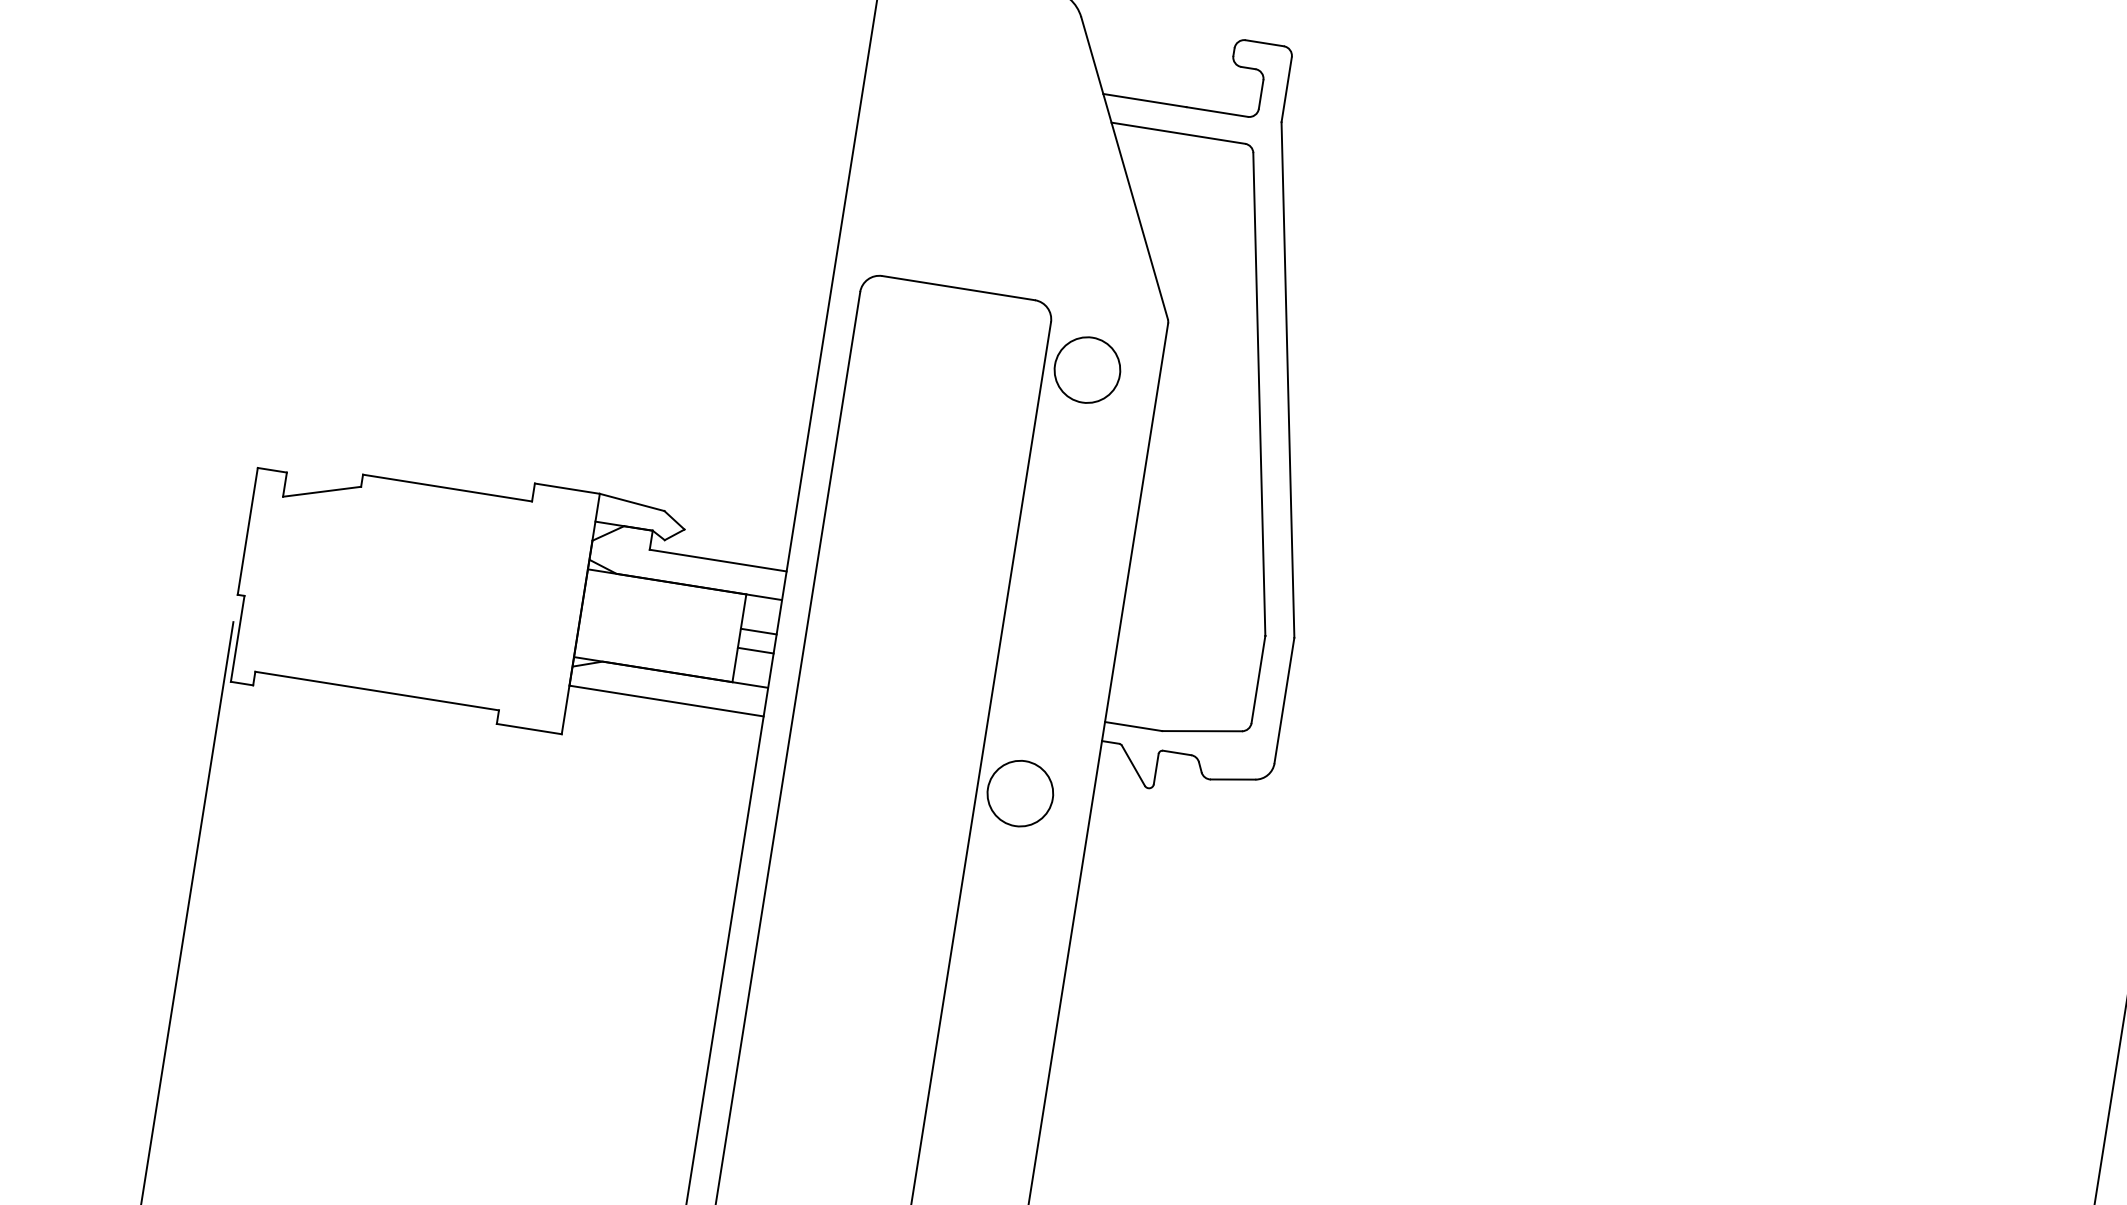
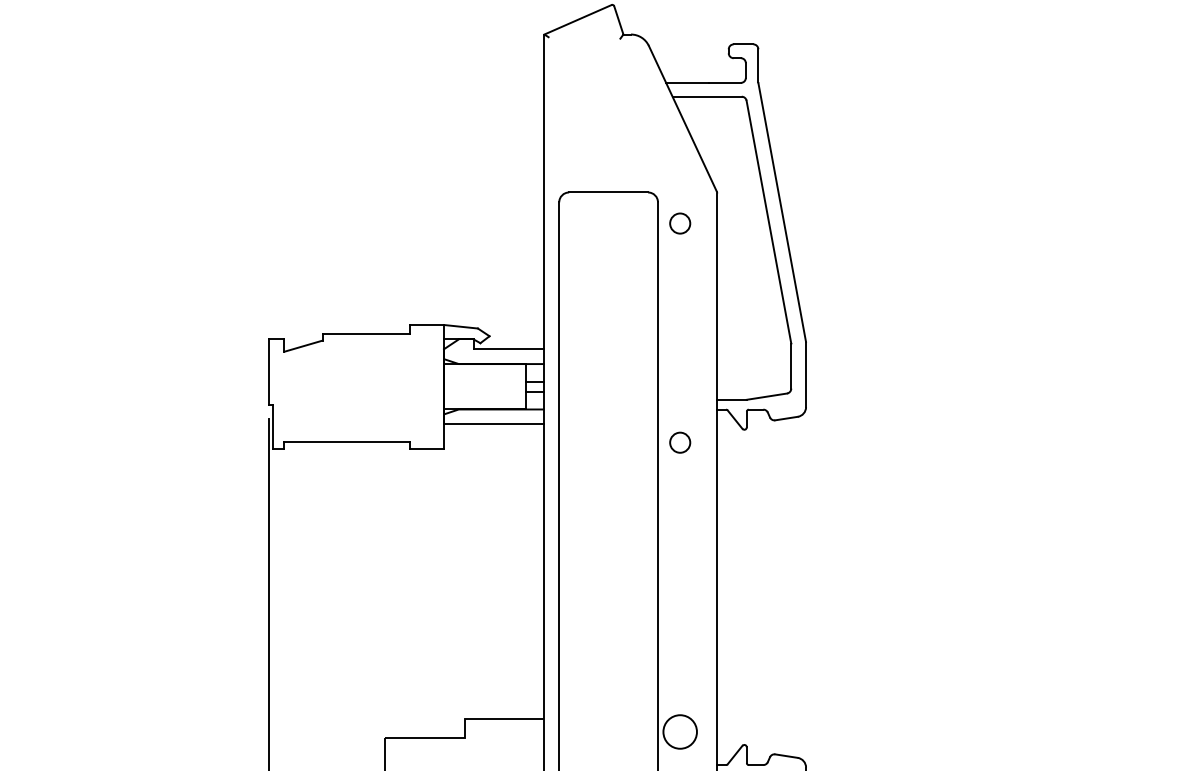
circle: (1086, 369) -> (679, 223), size x0.6
circle: (1019, 792) -> (679, 442), size x0.6

